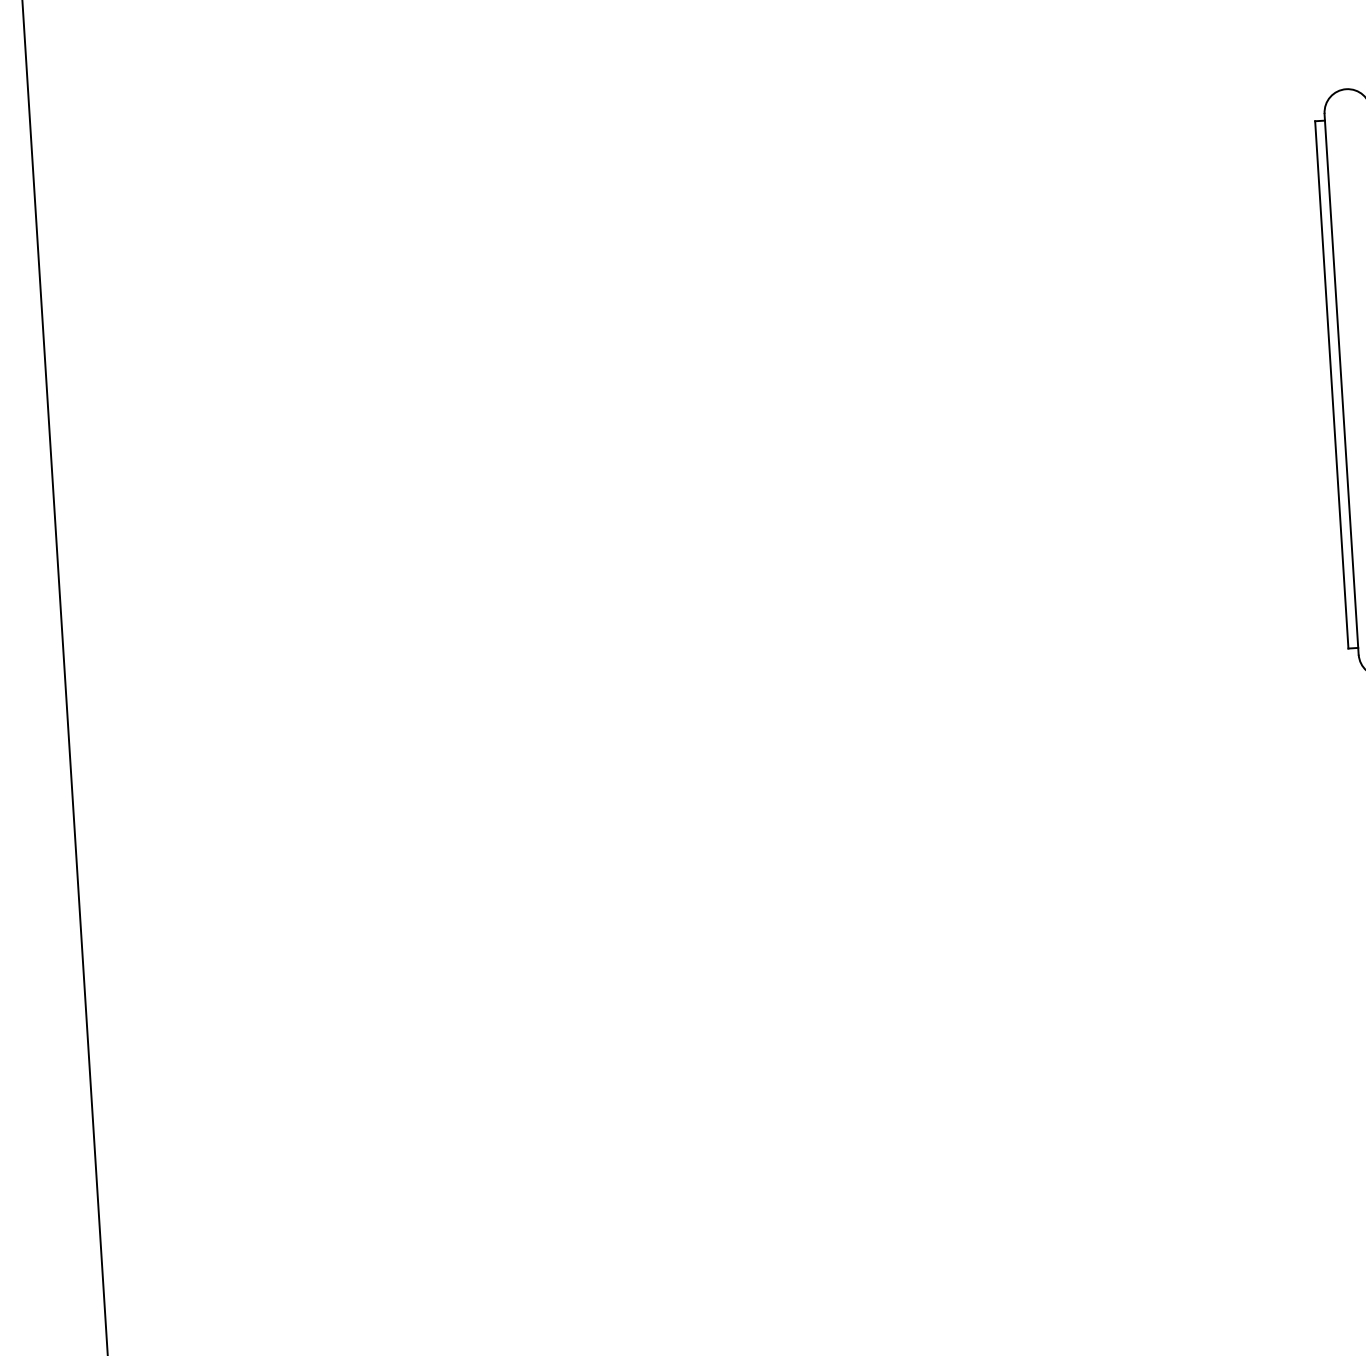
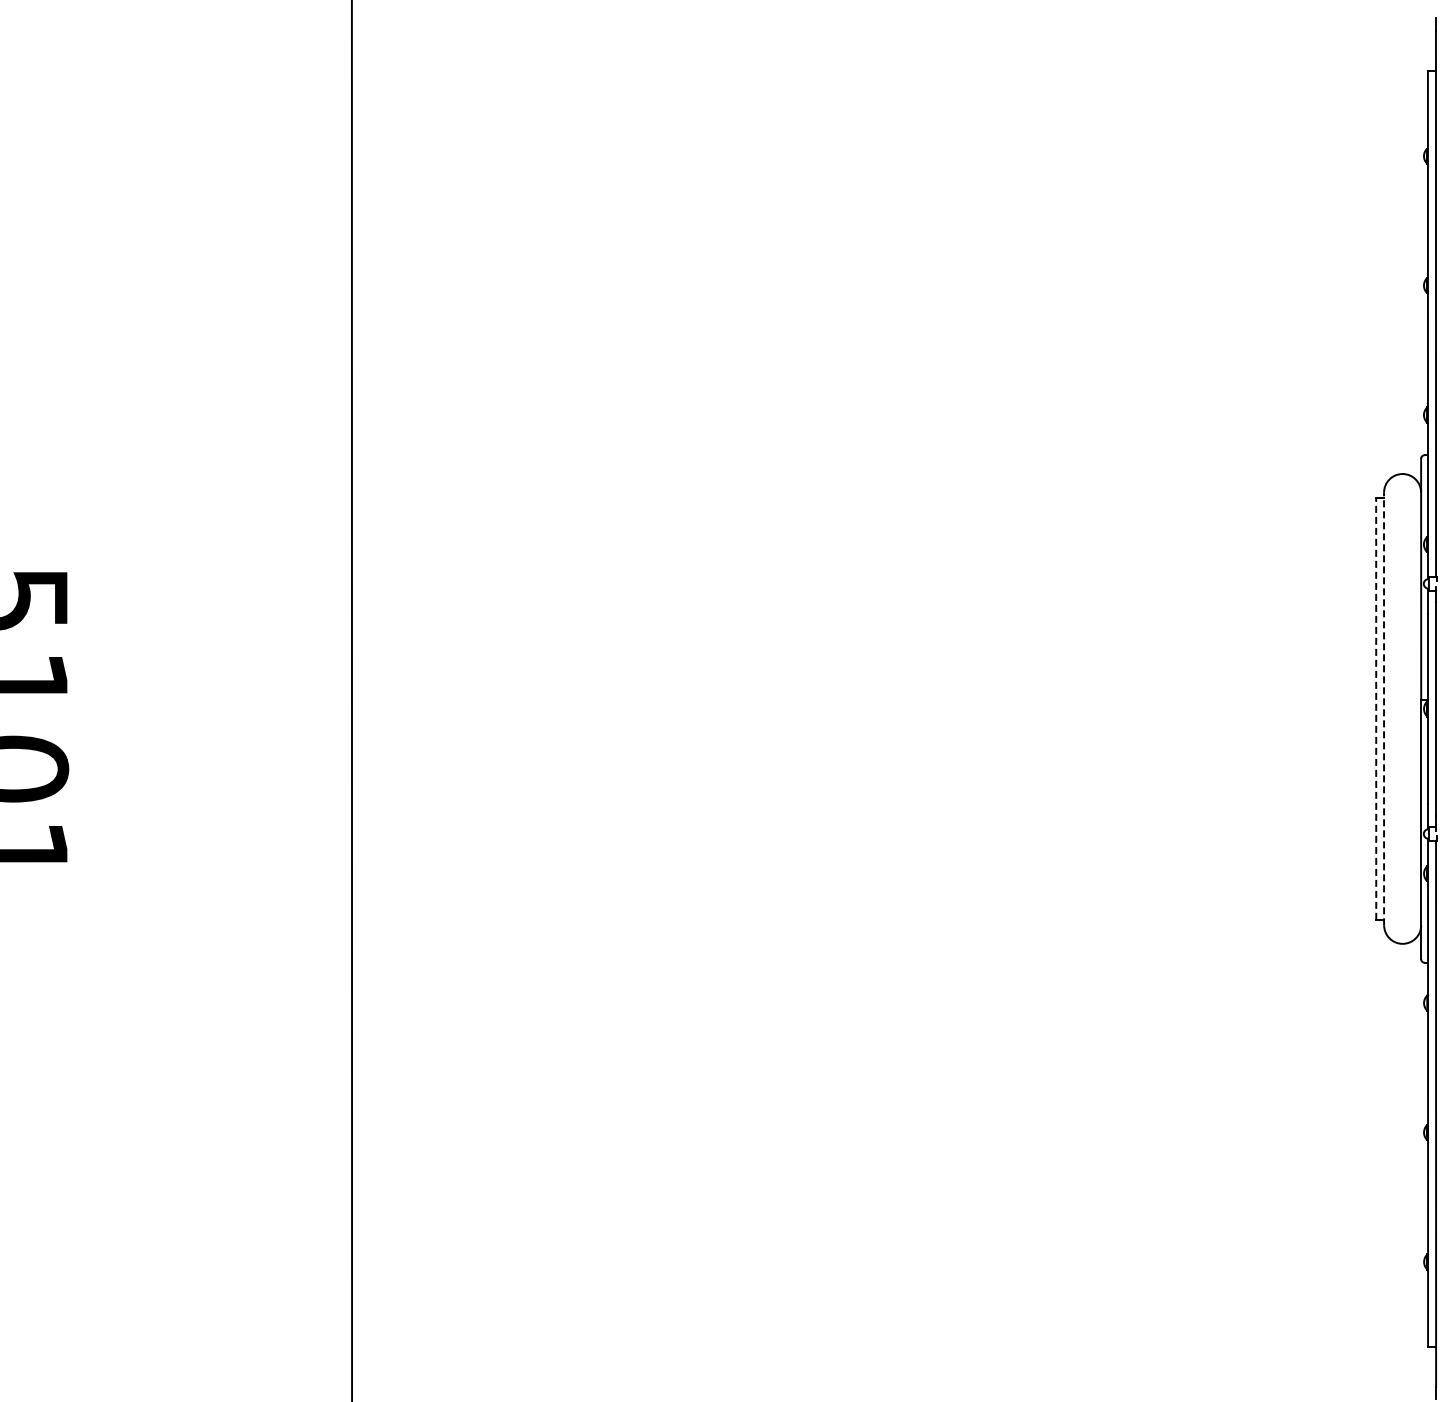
line: (1342, 383) -> (1384, 708), solid -> dashed
line: (1332, 384) -> (1376, 708), solid -> dashed

